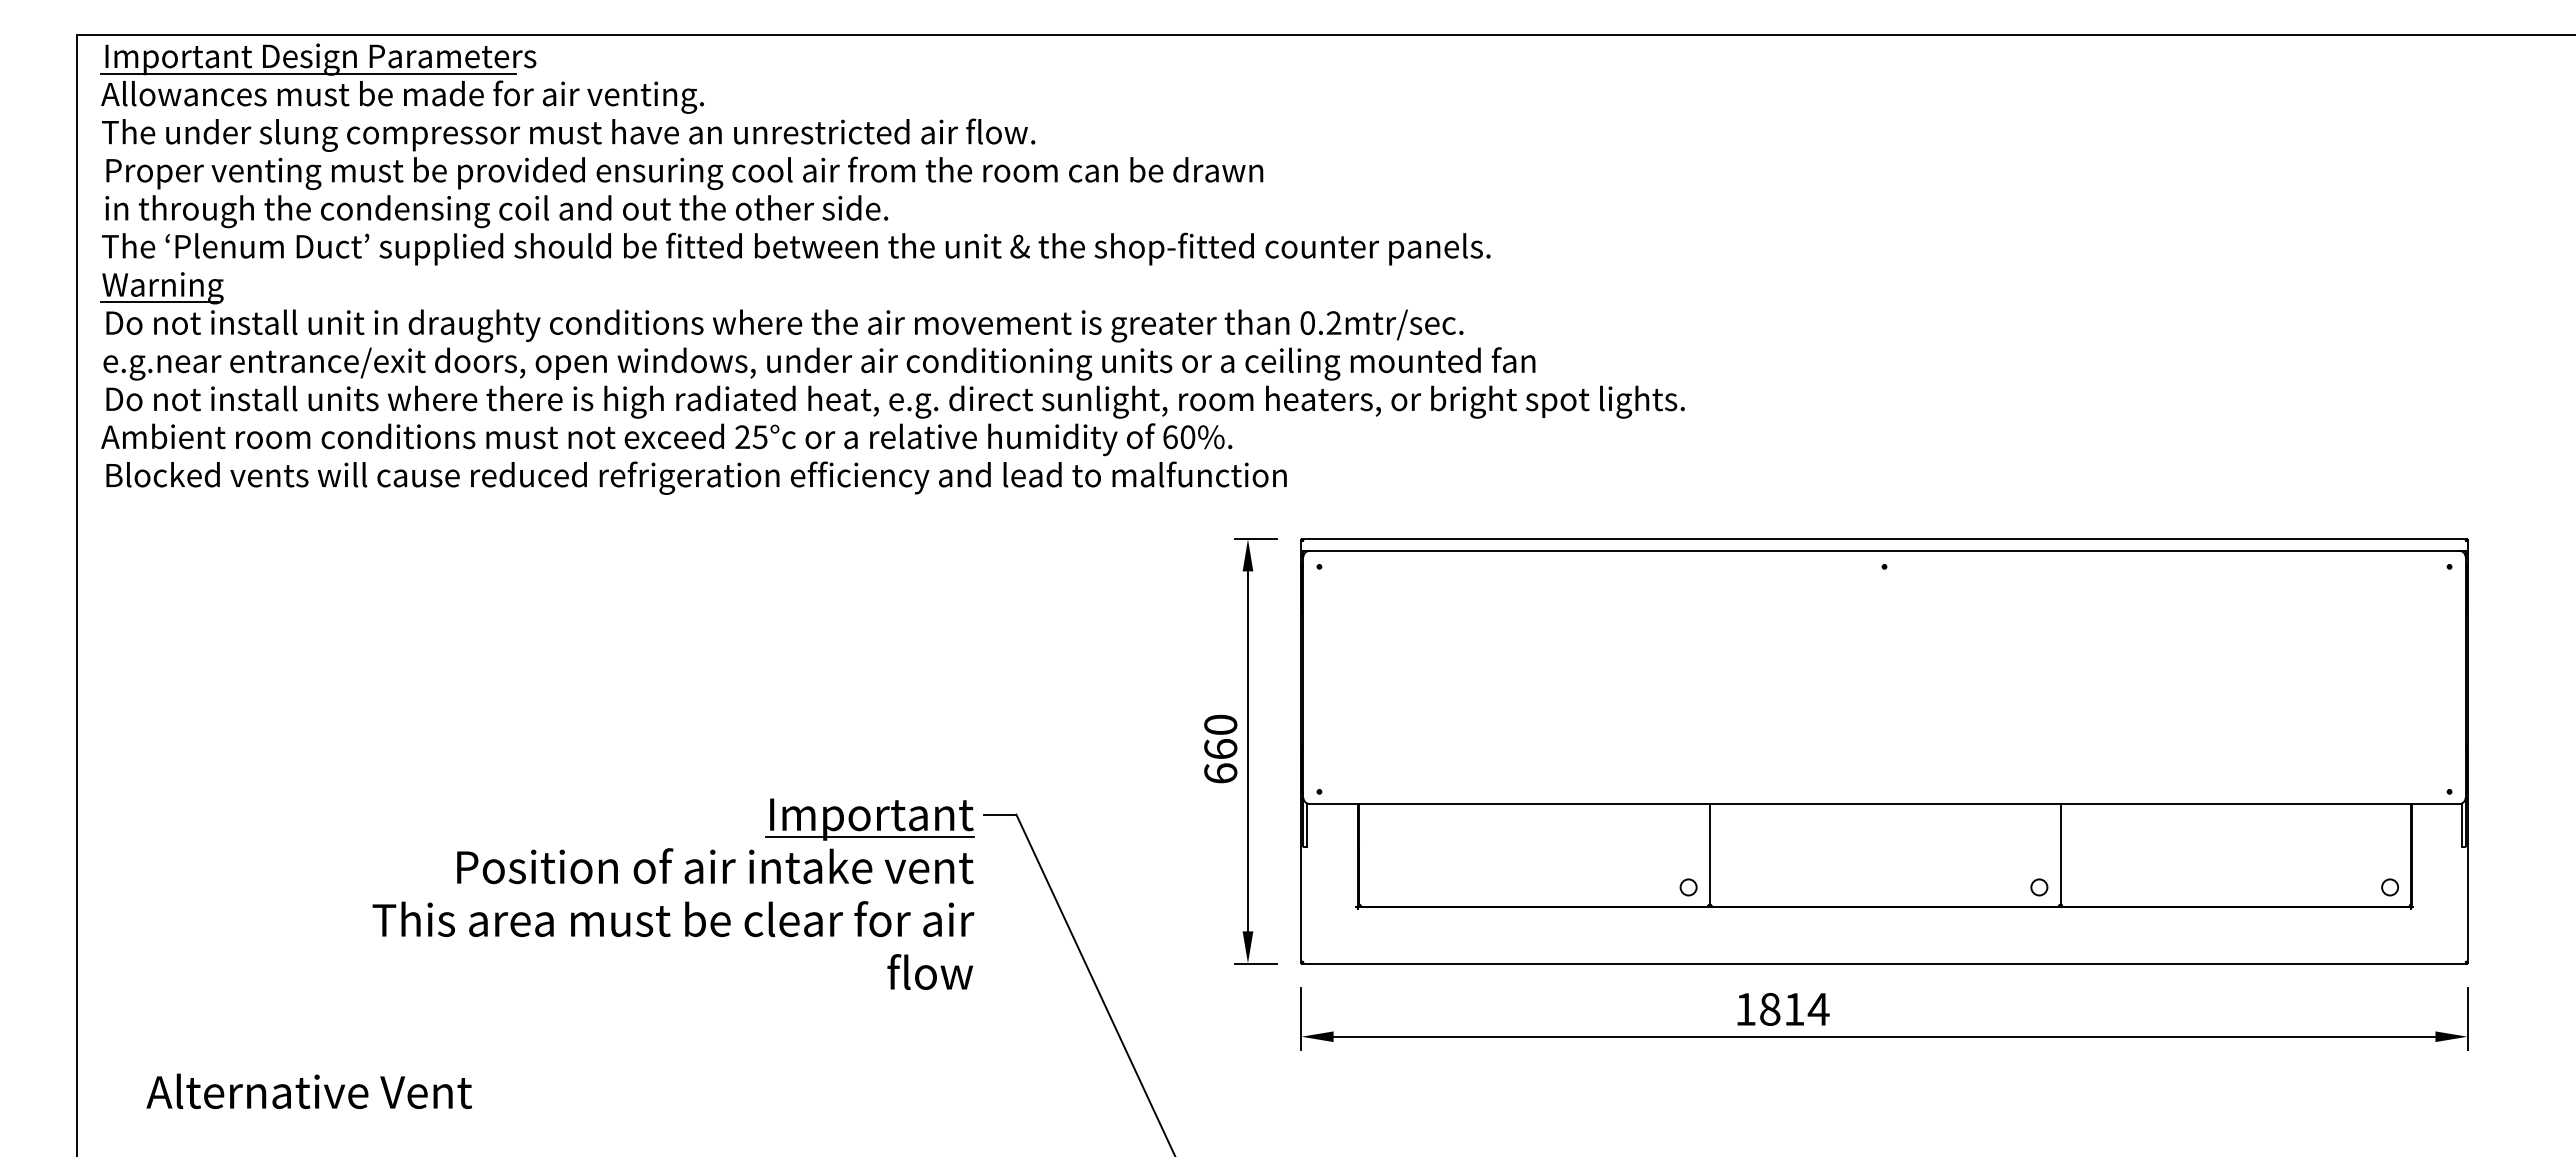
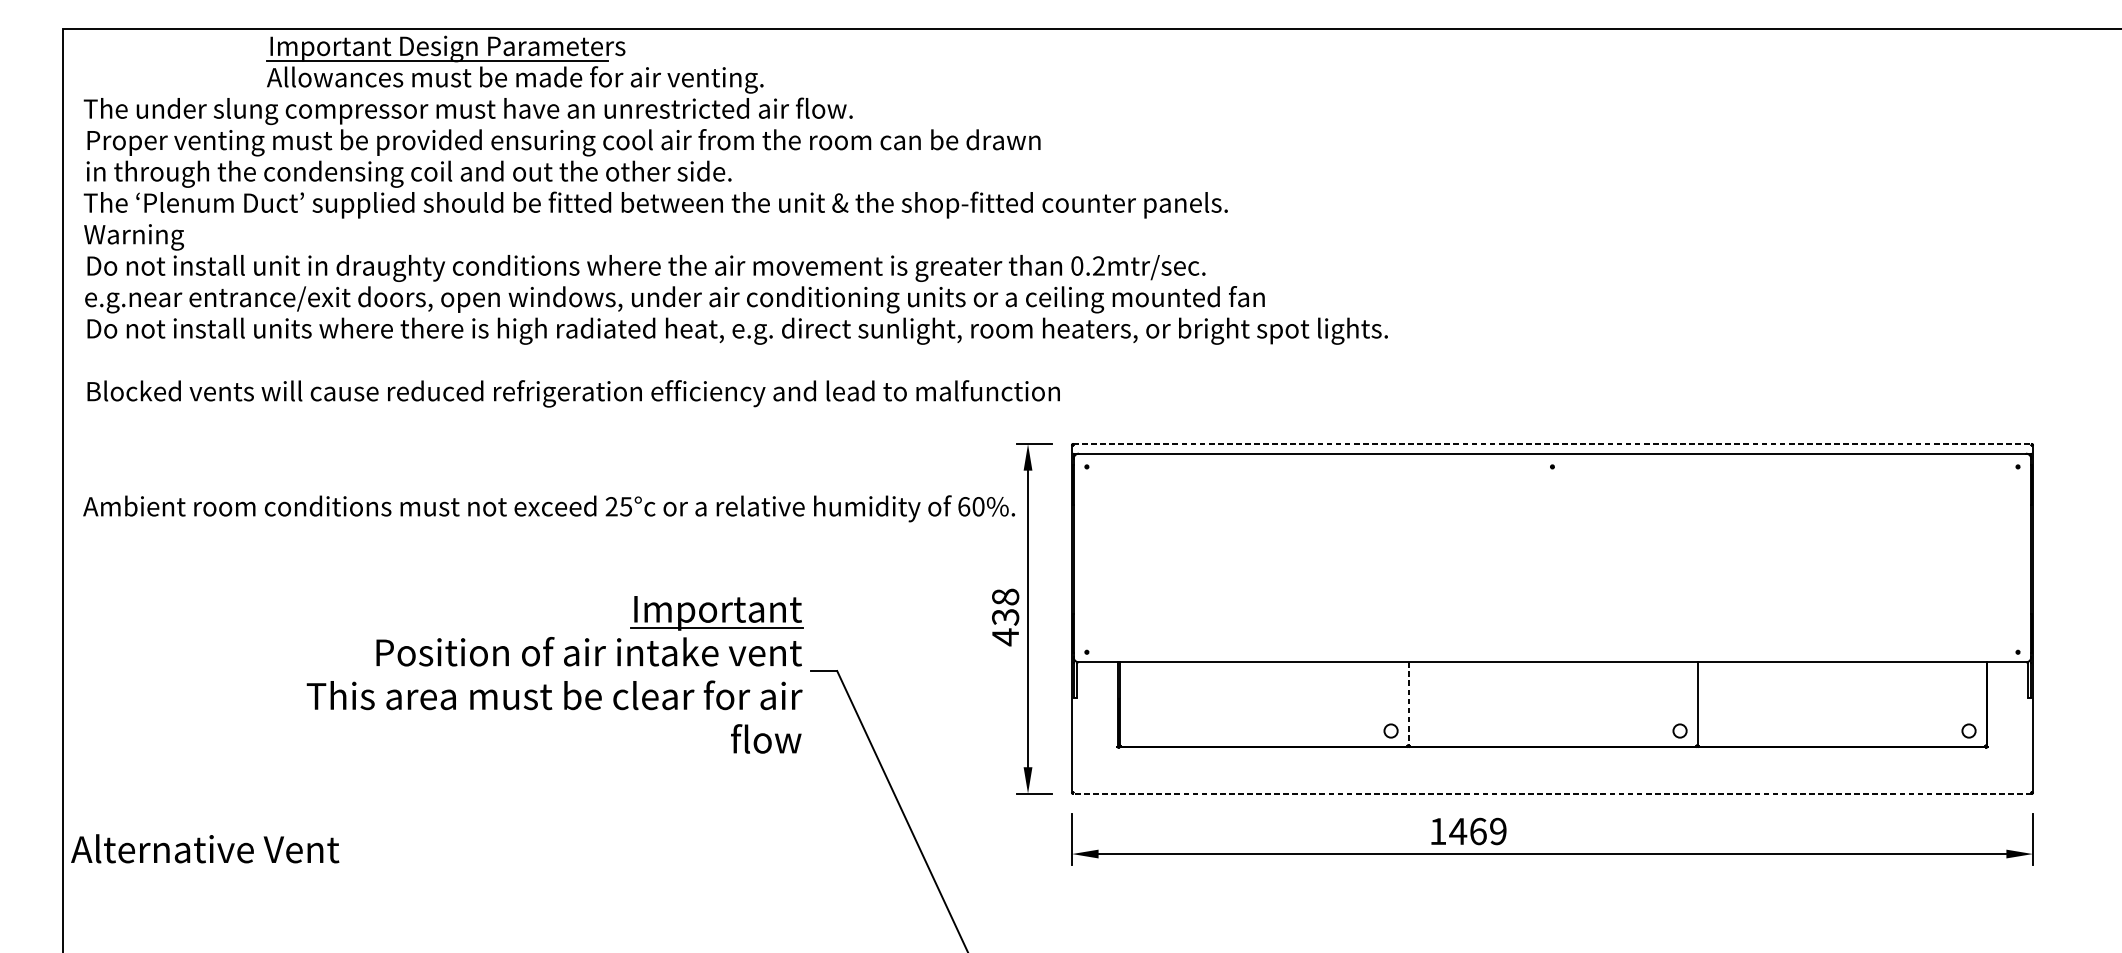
part: (401, 78) -> (514, 64), moved
line: (159, 302) -> (131, 249), removed
text: (666, 439) -> (548, 508), moved
line: (1885, 539) -> (1553, 444), solid -> dashed
text: (1220, 749) -> (1005, 617), 660 -> 438
line: (1709, 855) -> (1408, 704), solid -> dashed
part: (666, 883) -> (548, 665), moved
line: (1884, 963) -> (1552, 793), solid -> dashed
text: (1794, 1008) -> (1478, 830), 1814 -> 1469
text: (308, 1090) -> (204, 848), moved

